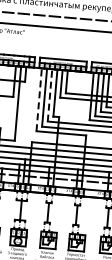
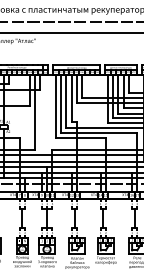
line: (50, 94) -> (66, 100), dashed -> solid
line: (39, 99) -> (56, 106), dashed -> solid

